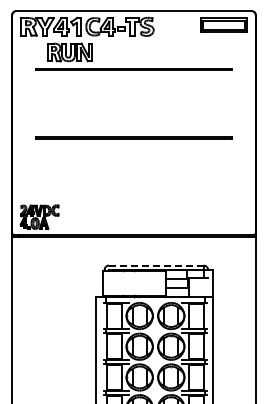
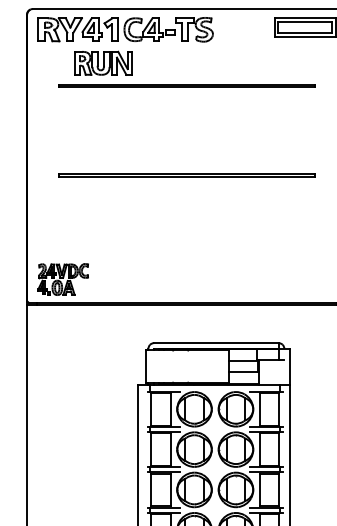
line: (155, 265) -> (215, 342), dashed -> solid

